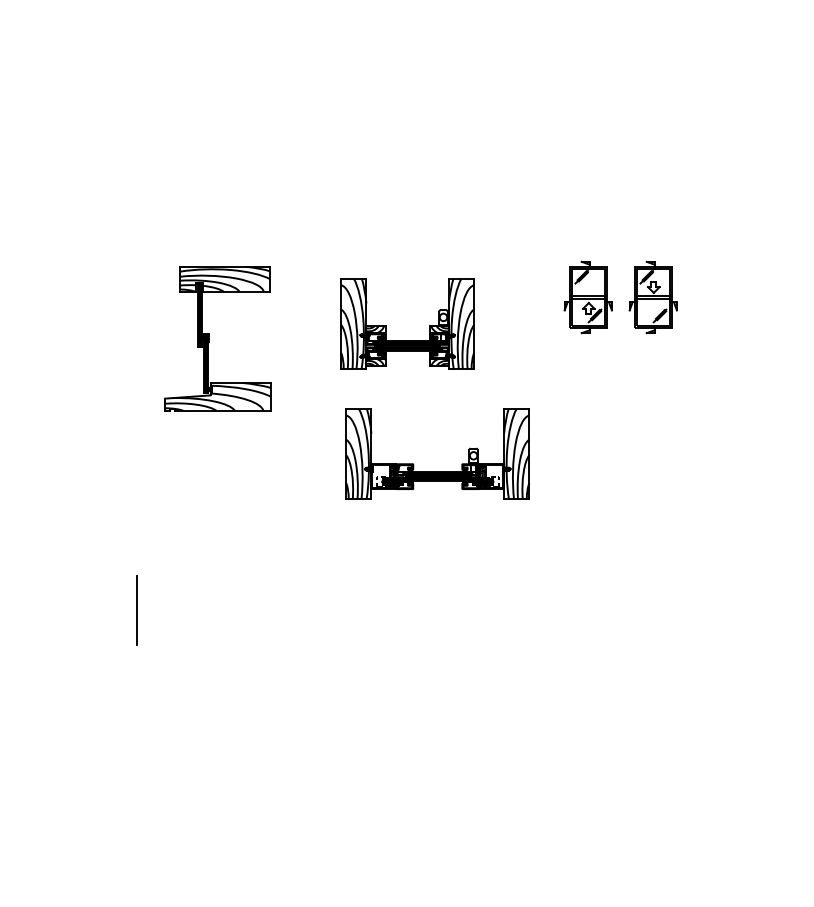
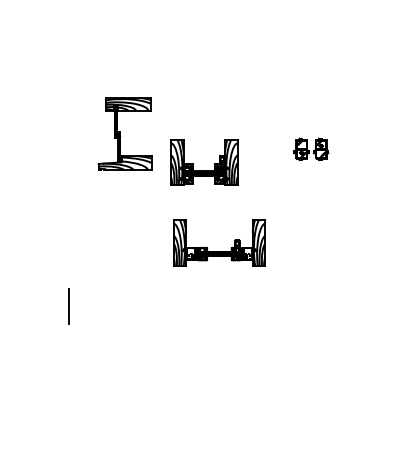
part: (621, 297) -> (311, 149), size x0.6
part: (216, 337) -> (124, 133), moved
part: (435, 471) -> (218, 251), moved

